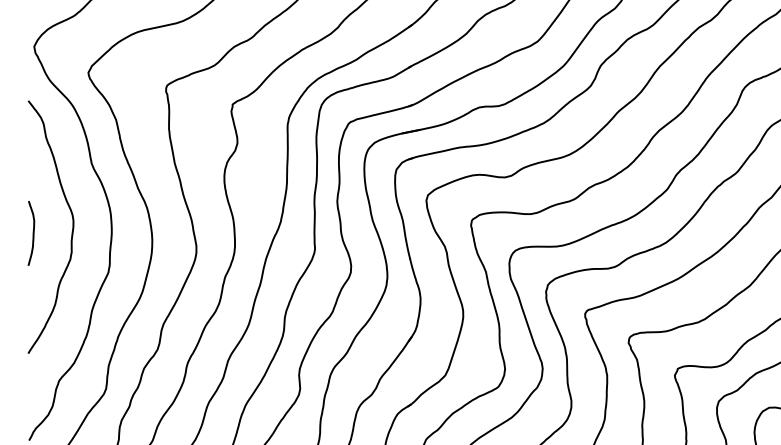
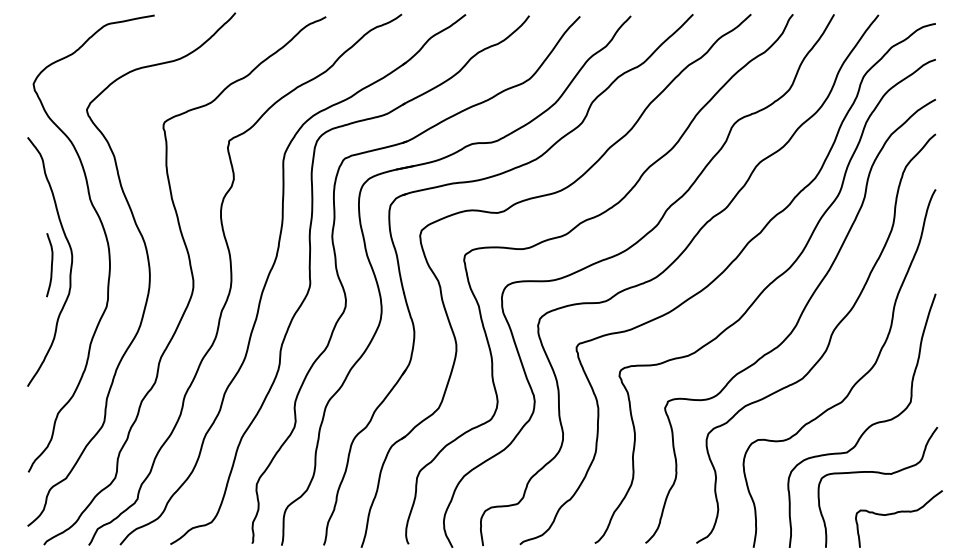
curve: (33, 233) -> (51, 265), moved

